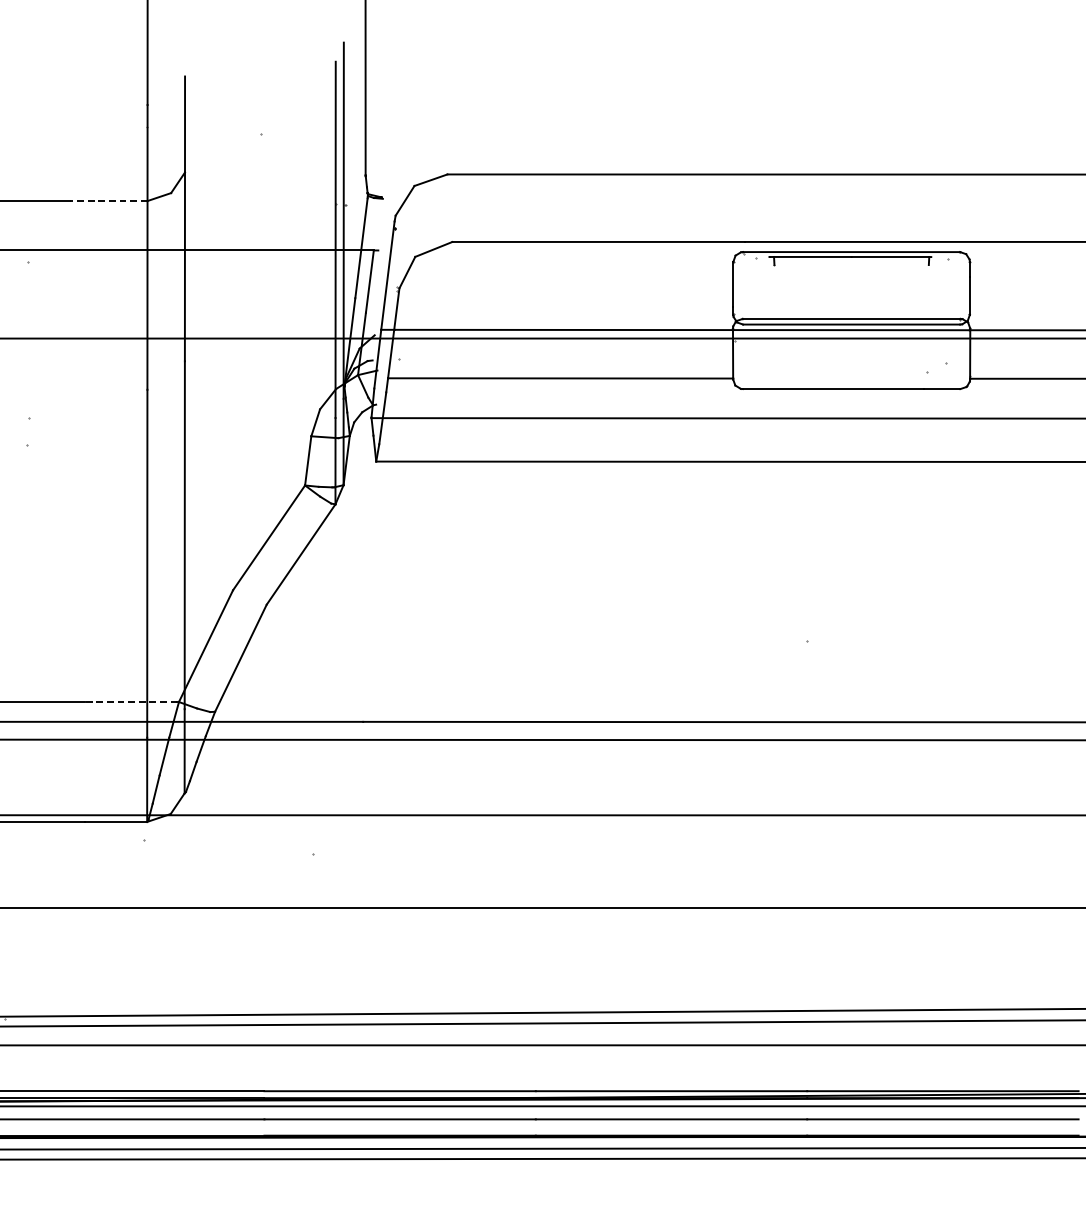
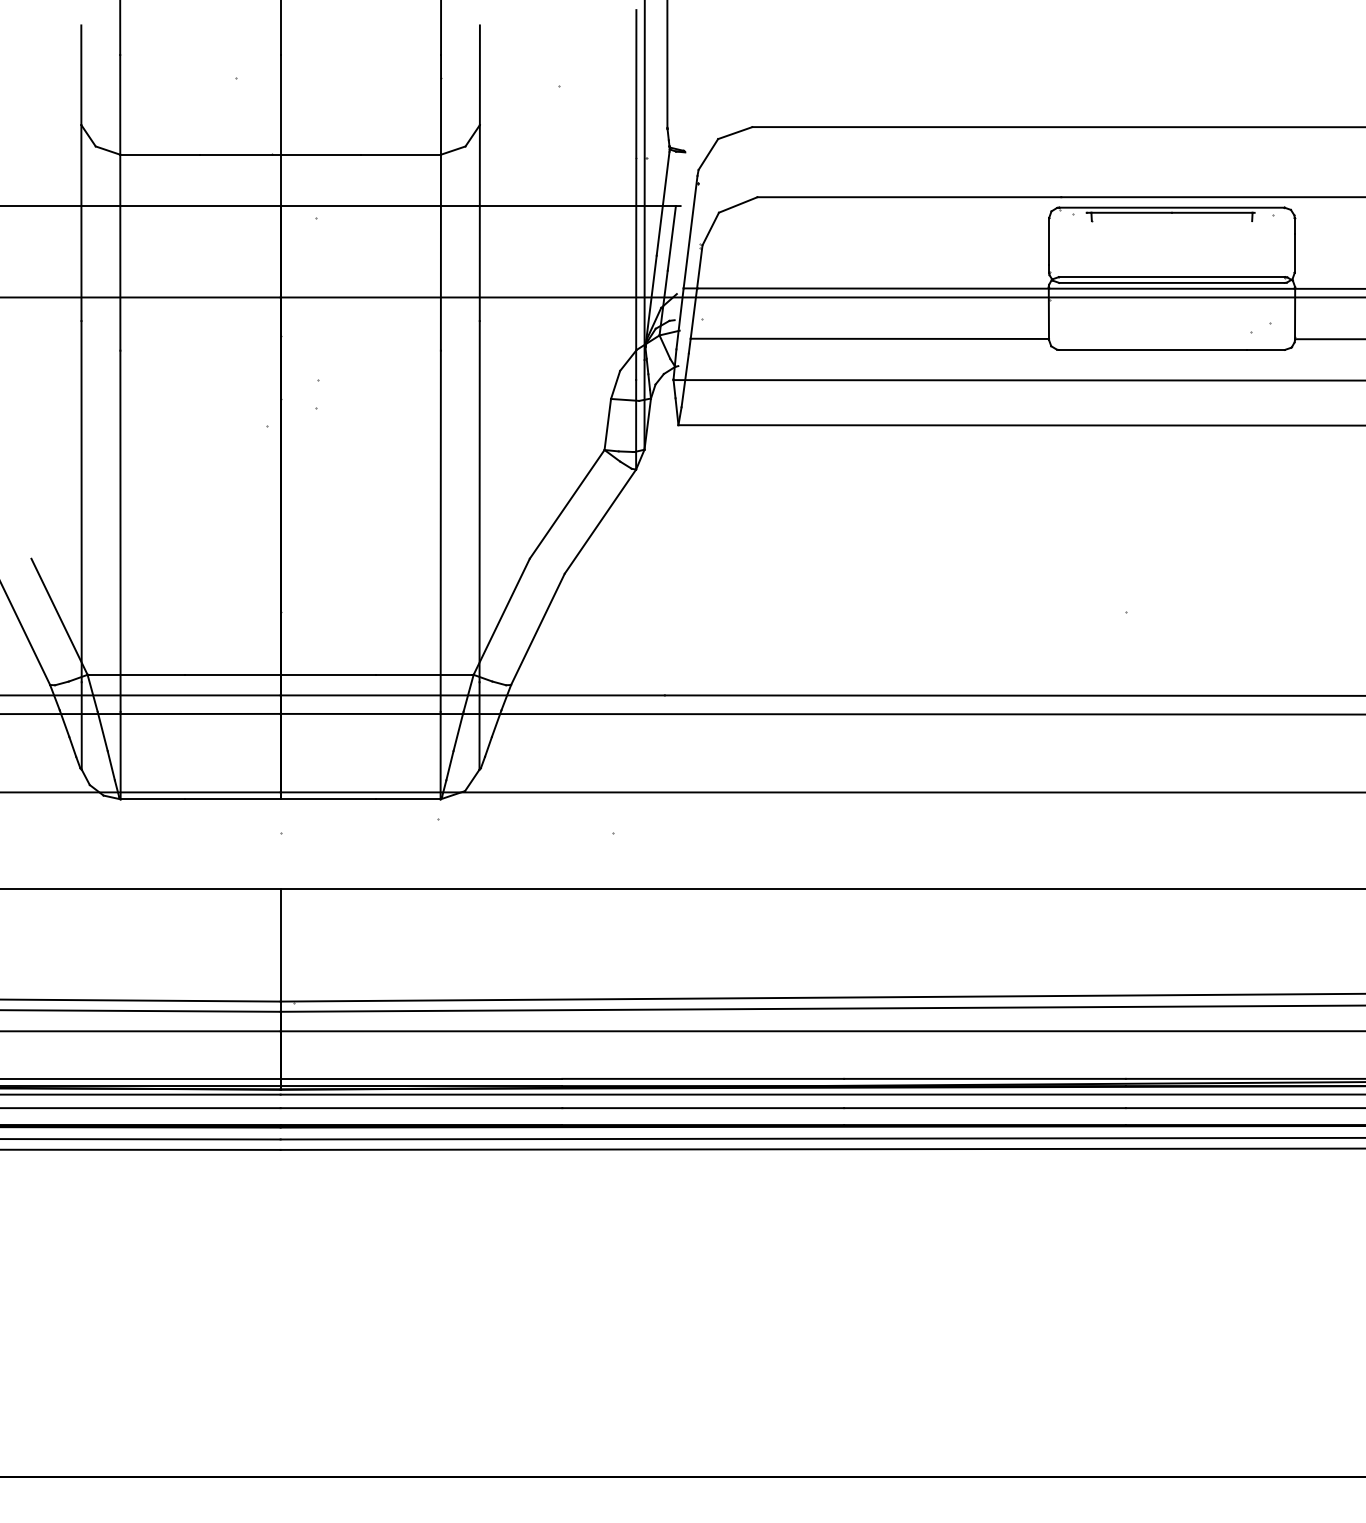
line: (108, 200) -> (400, 154), dashed -> solid
line: (131, 701) -> (424, 674), dashed -> solid

